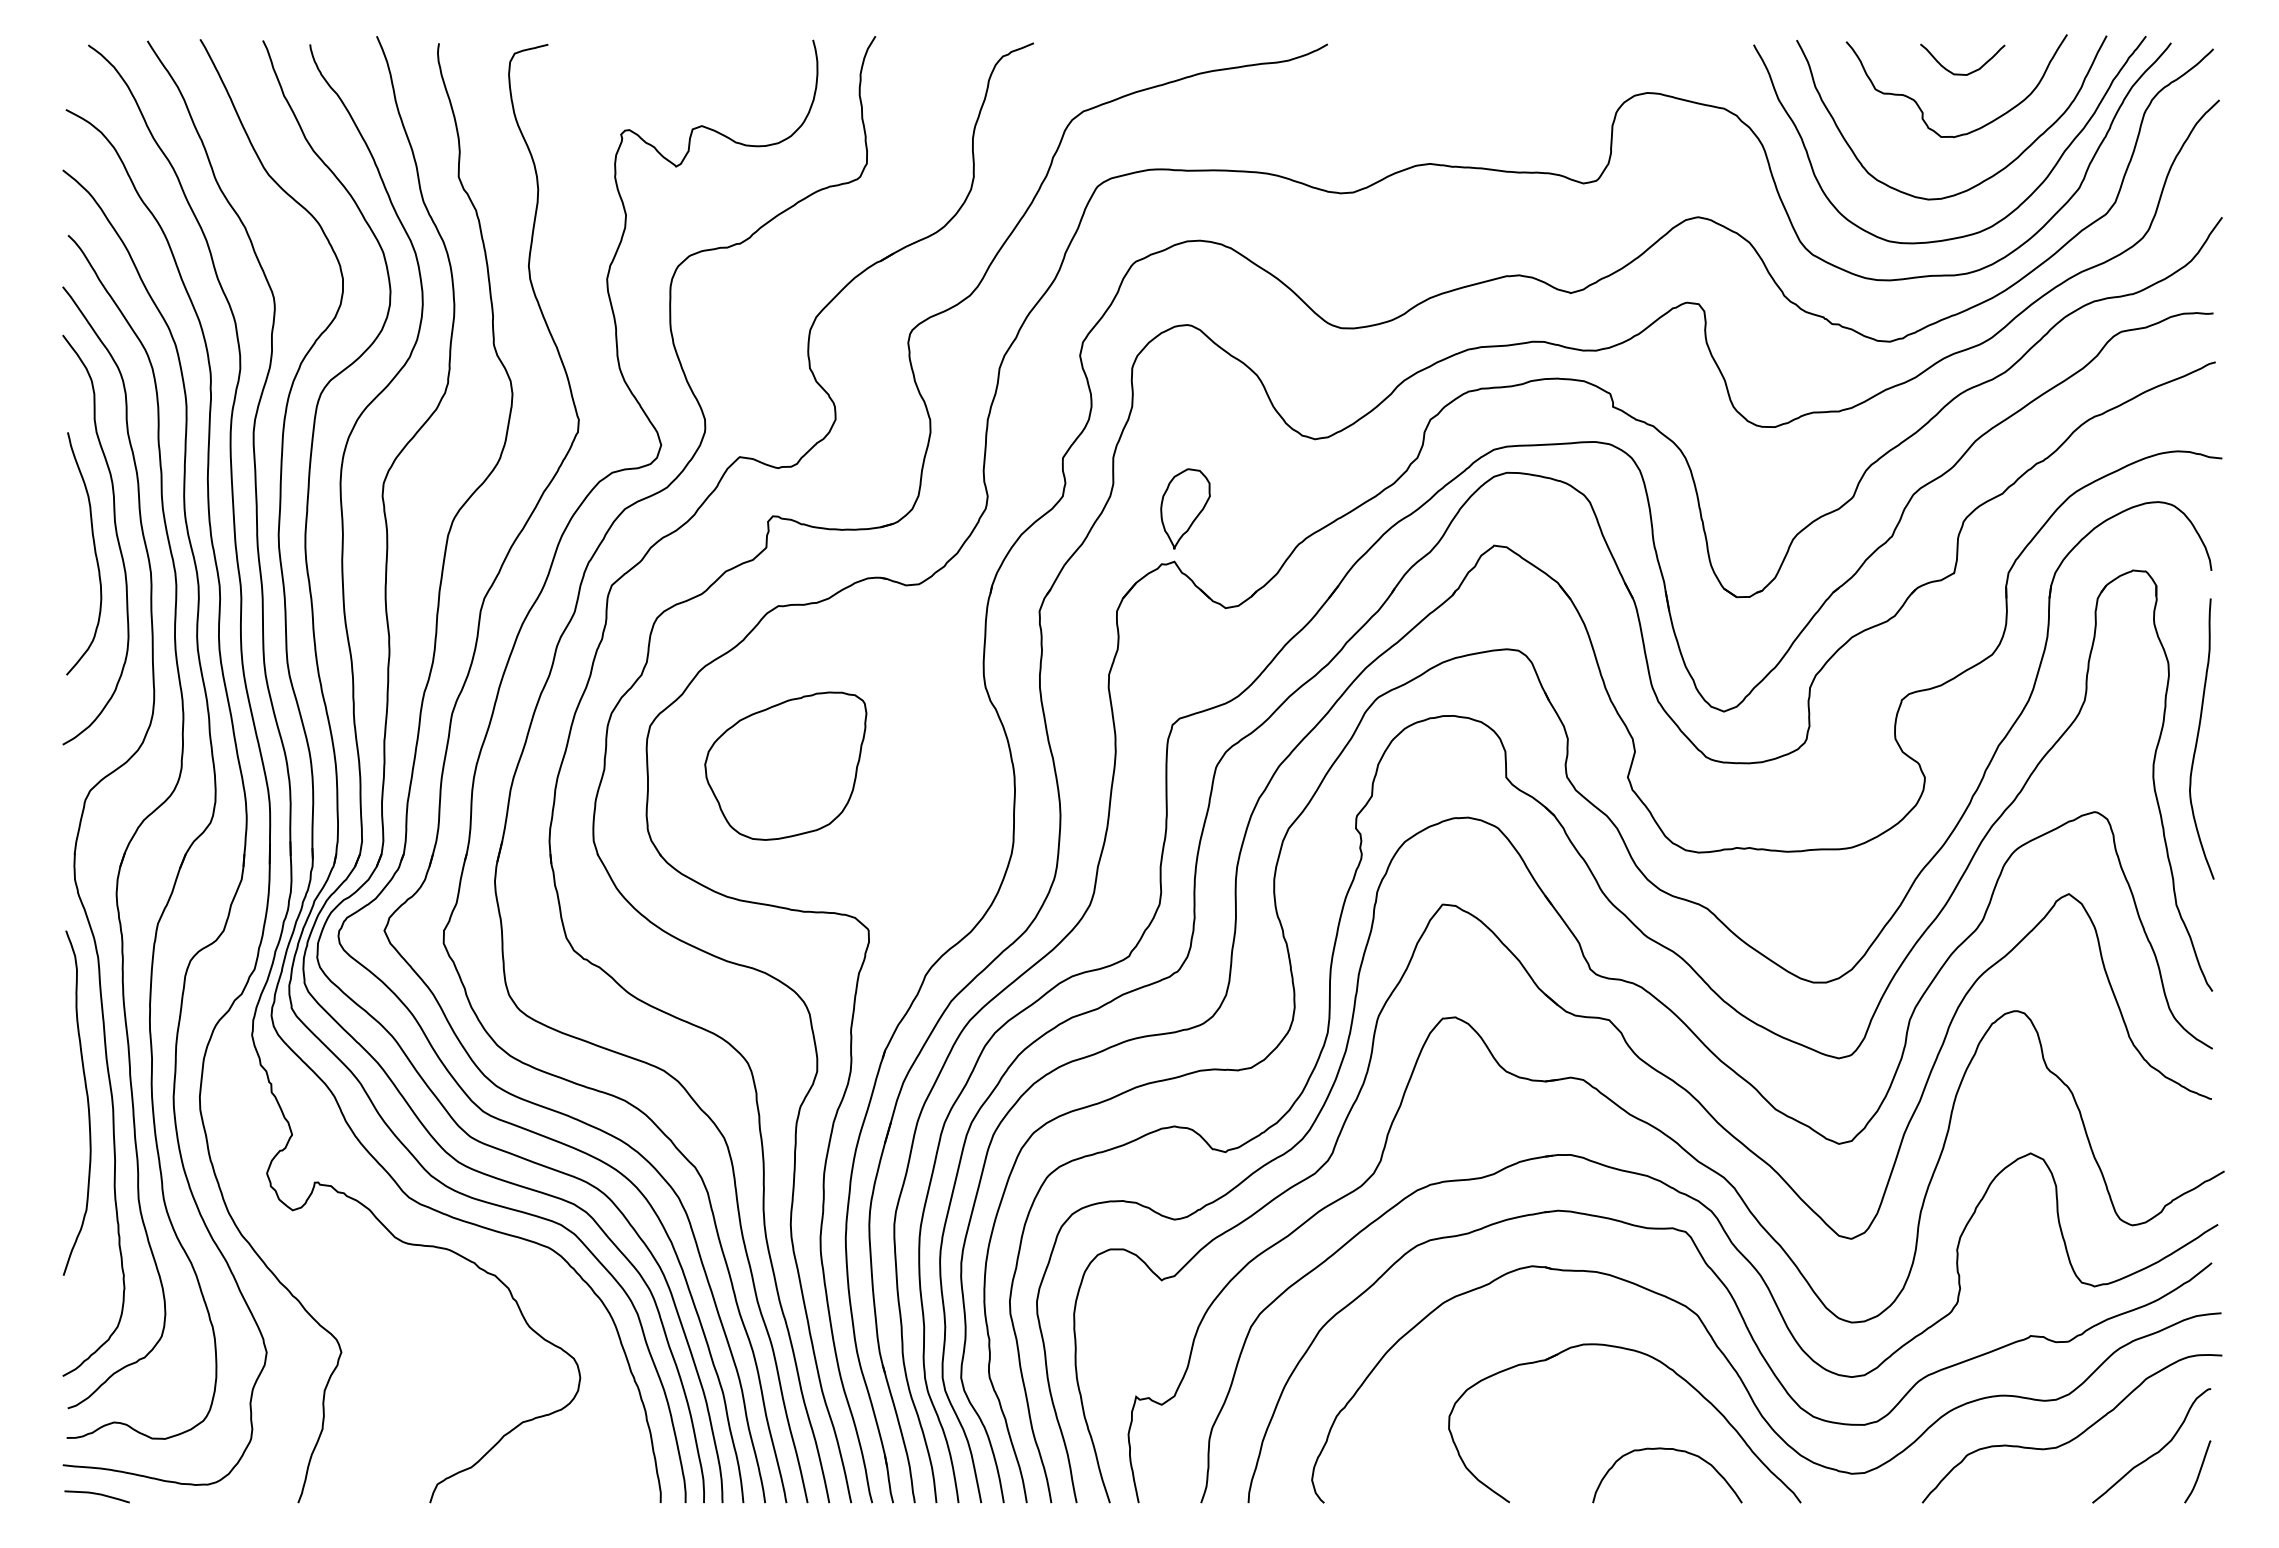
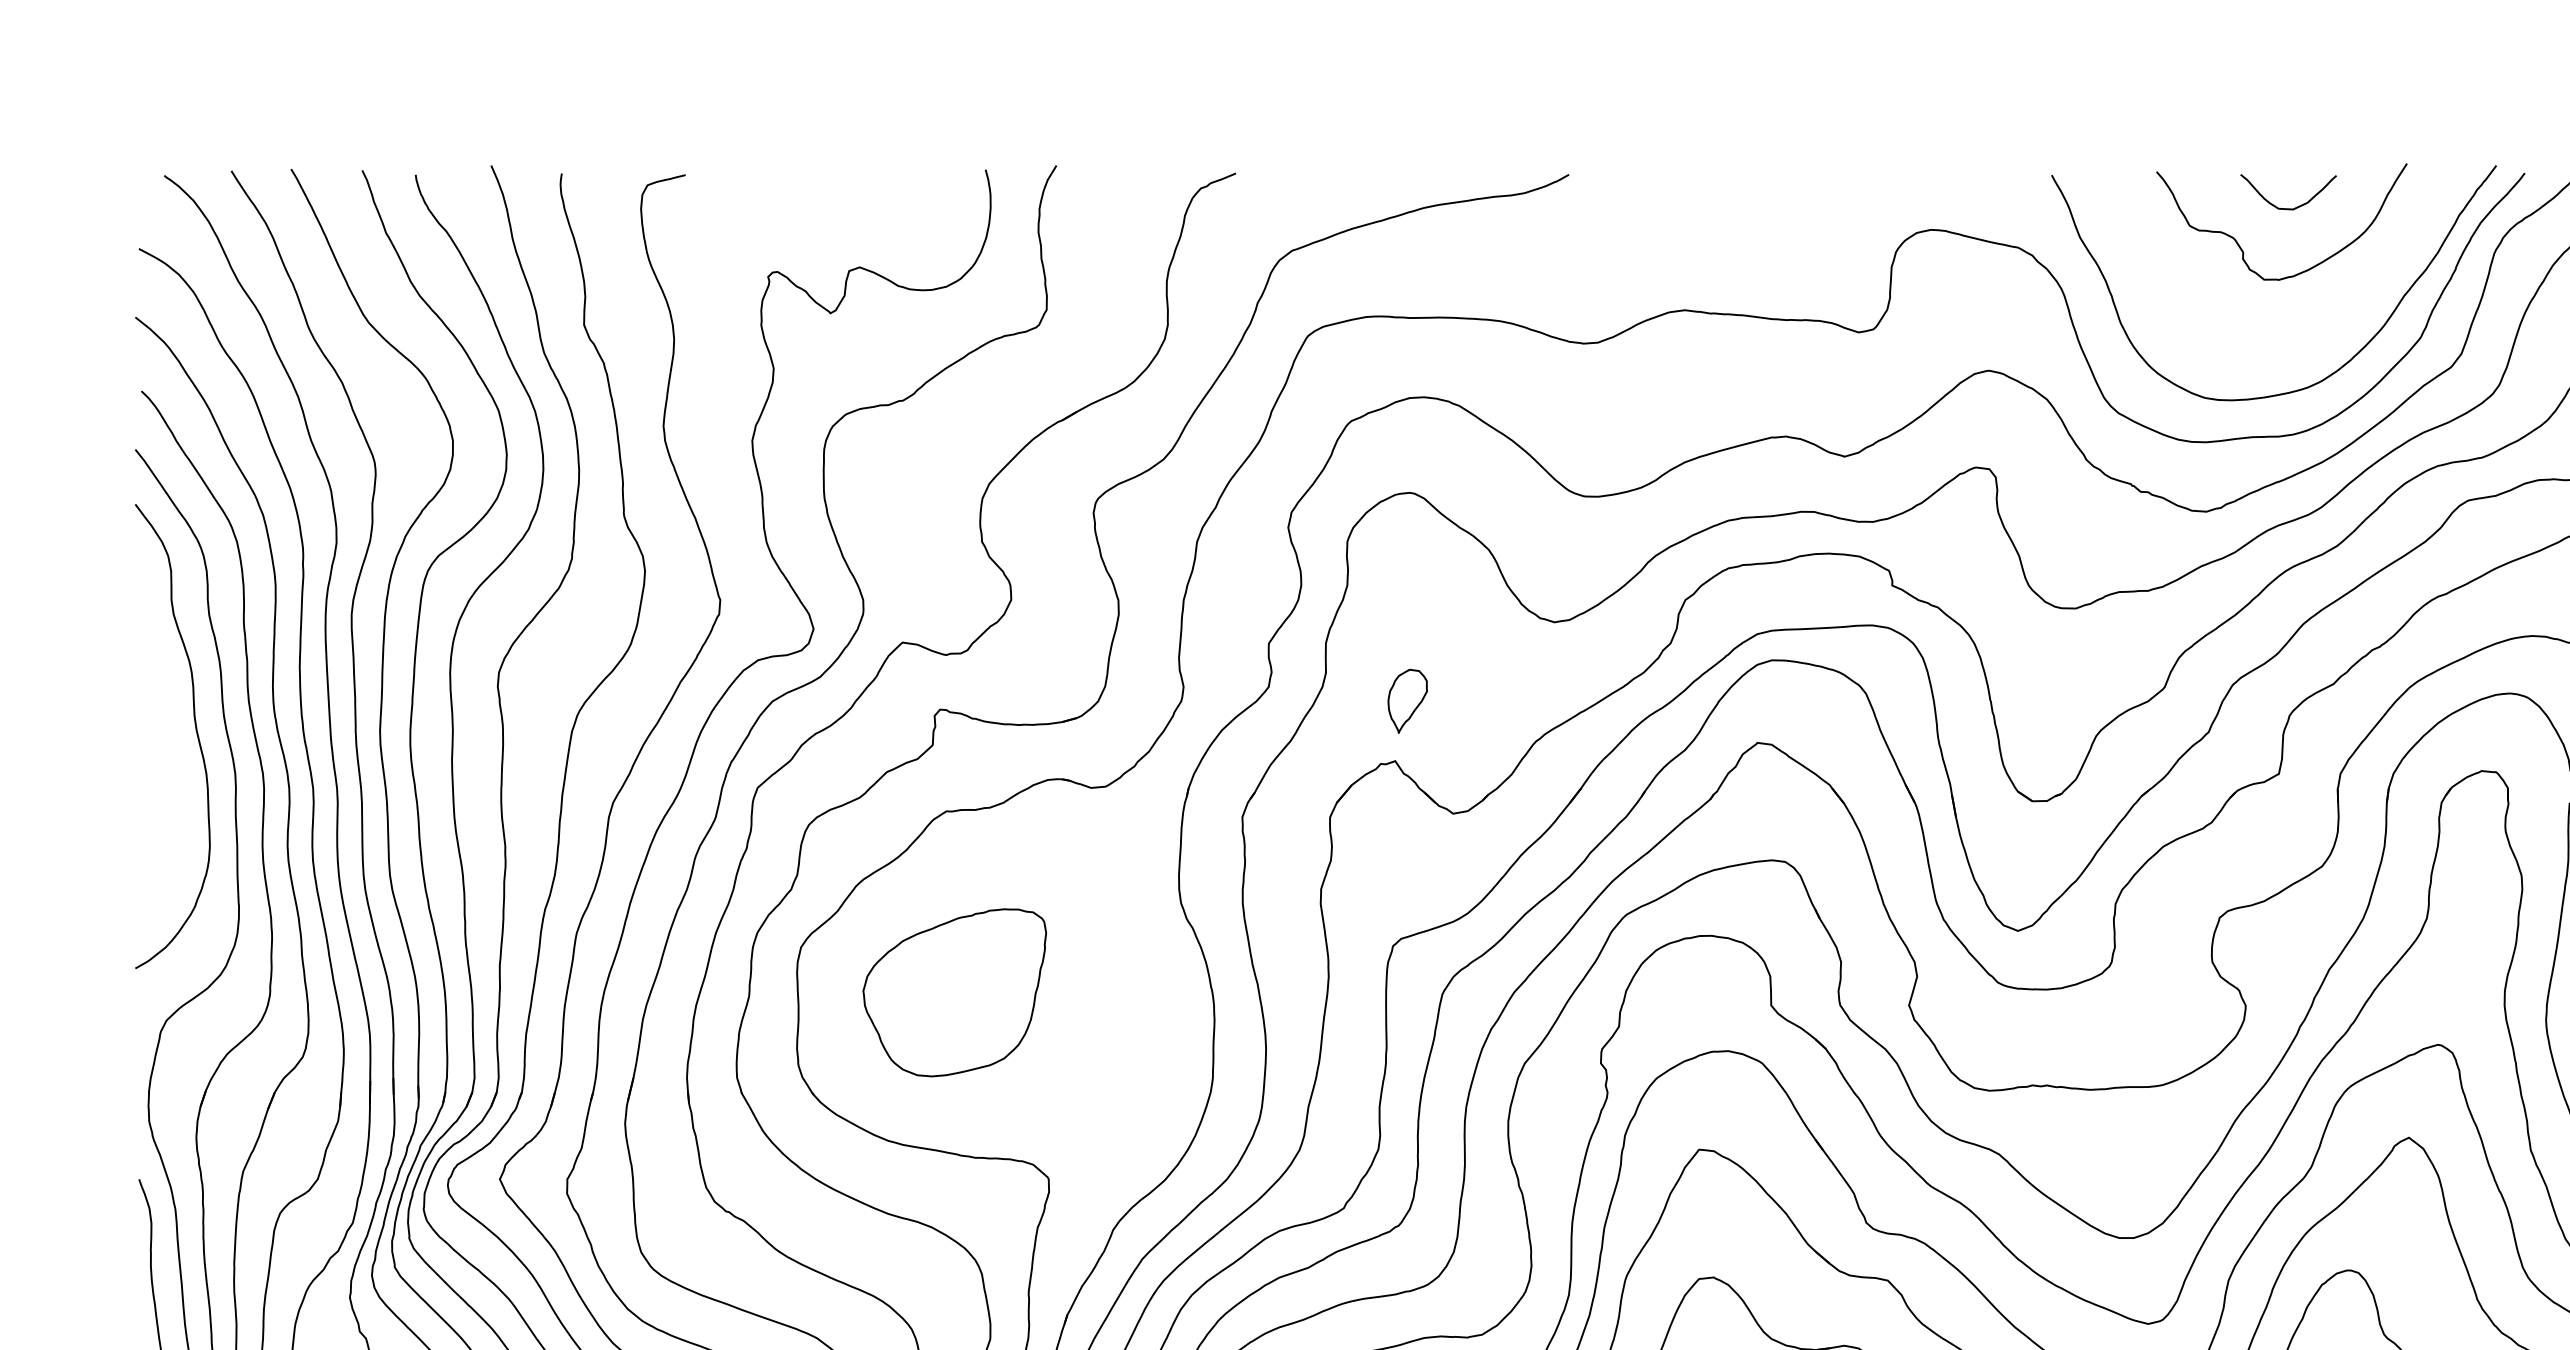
curve: (1984, 179) -> (2313, 327), removed
part: (1185, 508) -> (1407, 700), size x0.7
curve: (94, 553) -> (171, 751), removed

